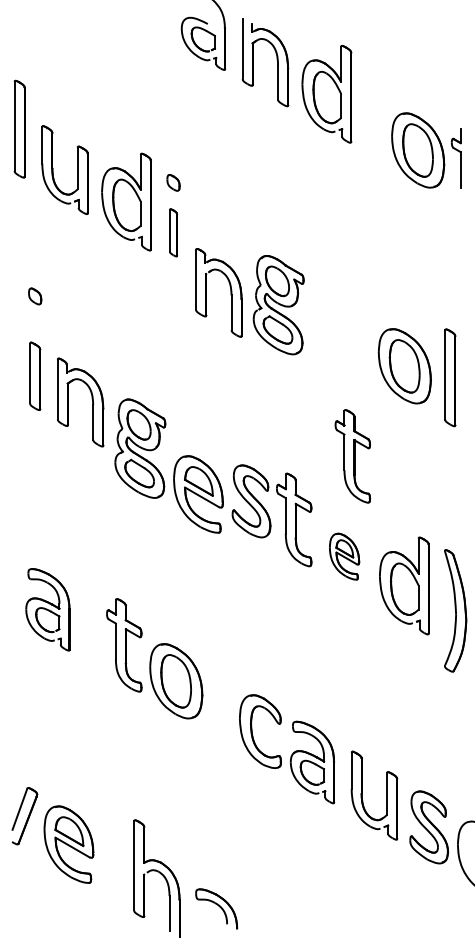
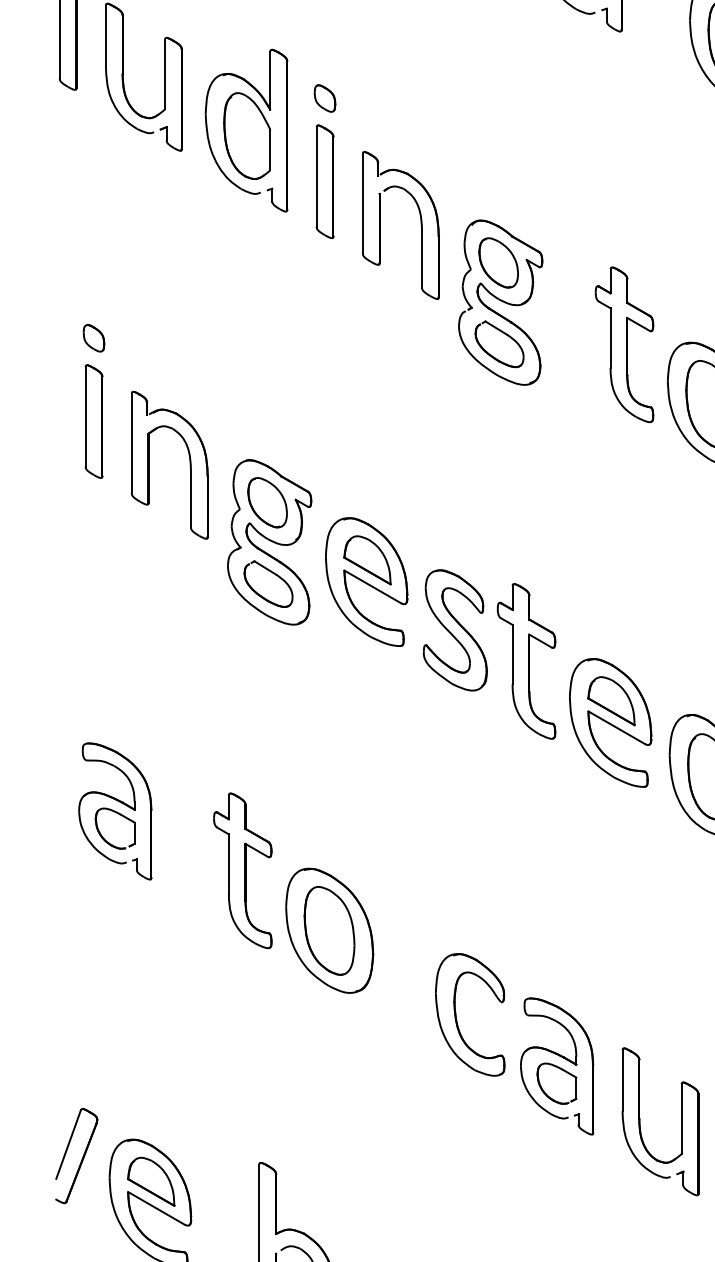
part: (173, 232) -> (325, 181), size x1.43
part: (206, 292) -> (380, 224), moved
part: (35, 296) -> (94, 338), moved
part: (352, 456) -> (623, 345), moved
part: (198, 494) -> (366, 582), moved
part: (344, 556) -> (610, 722), size x1.67

